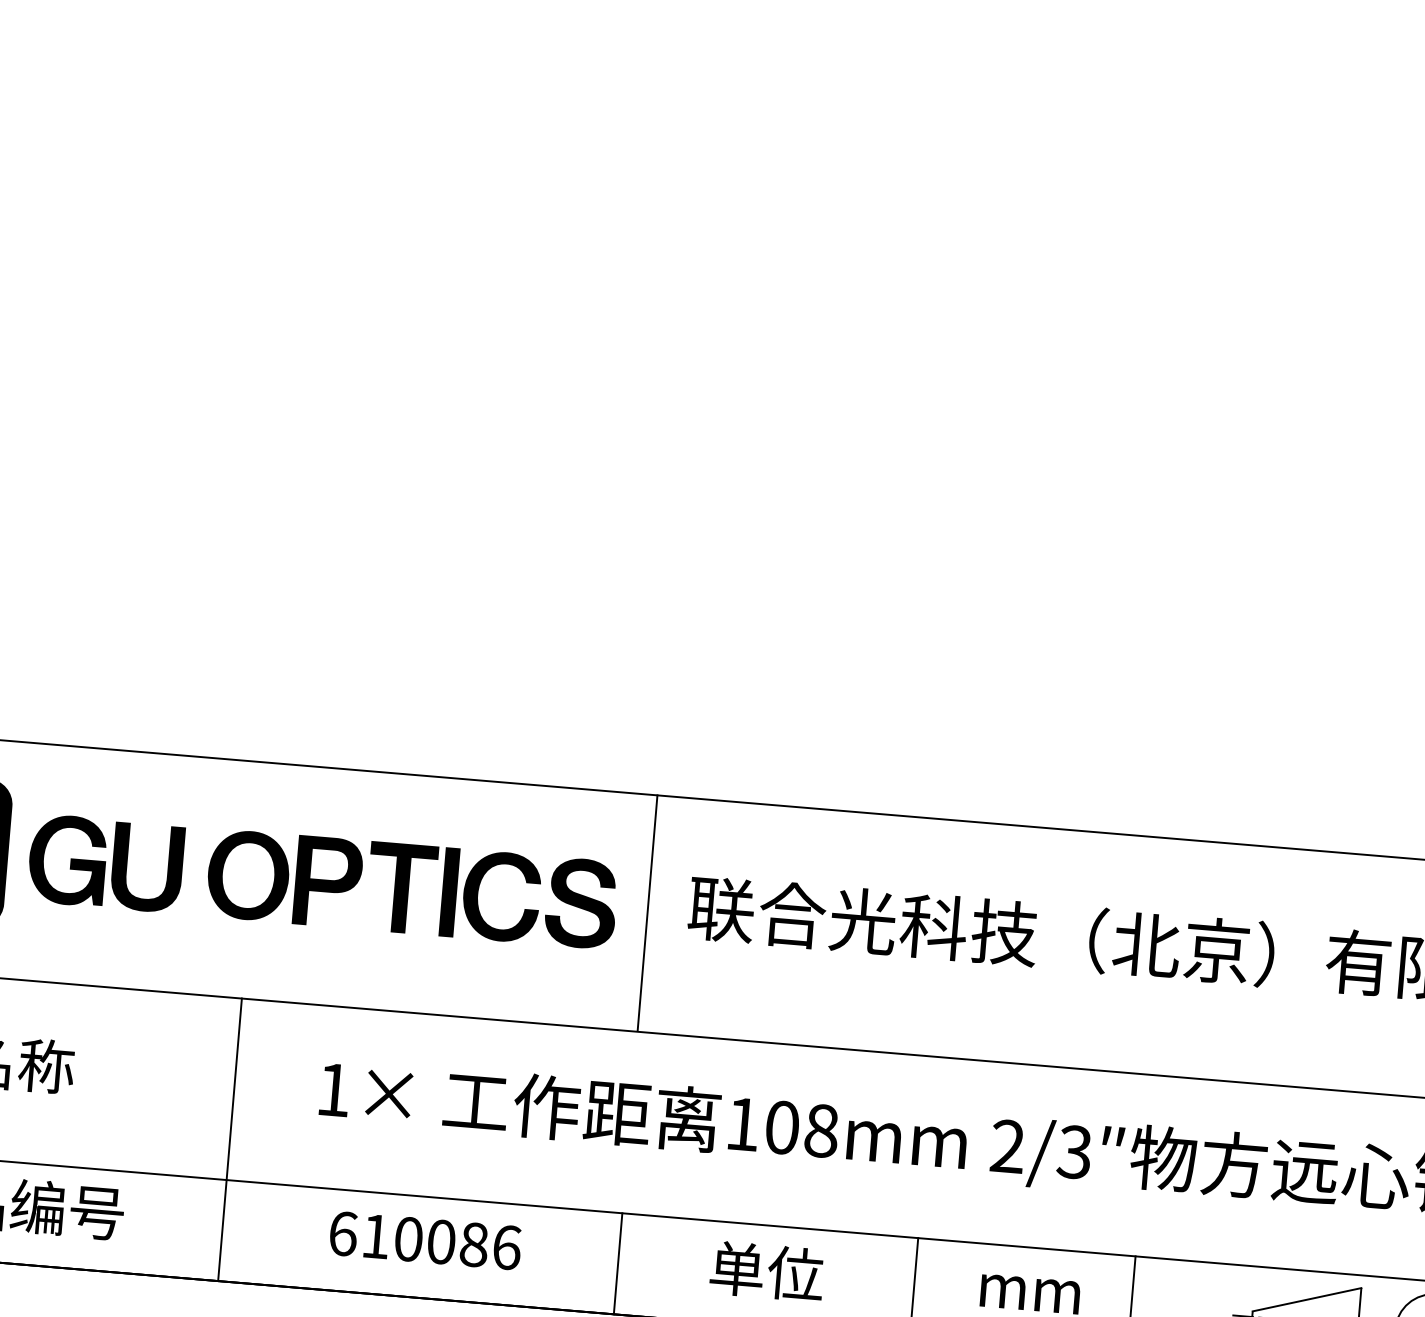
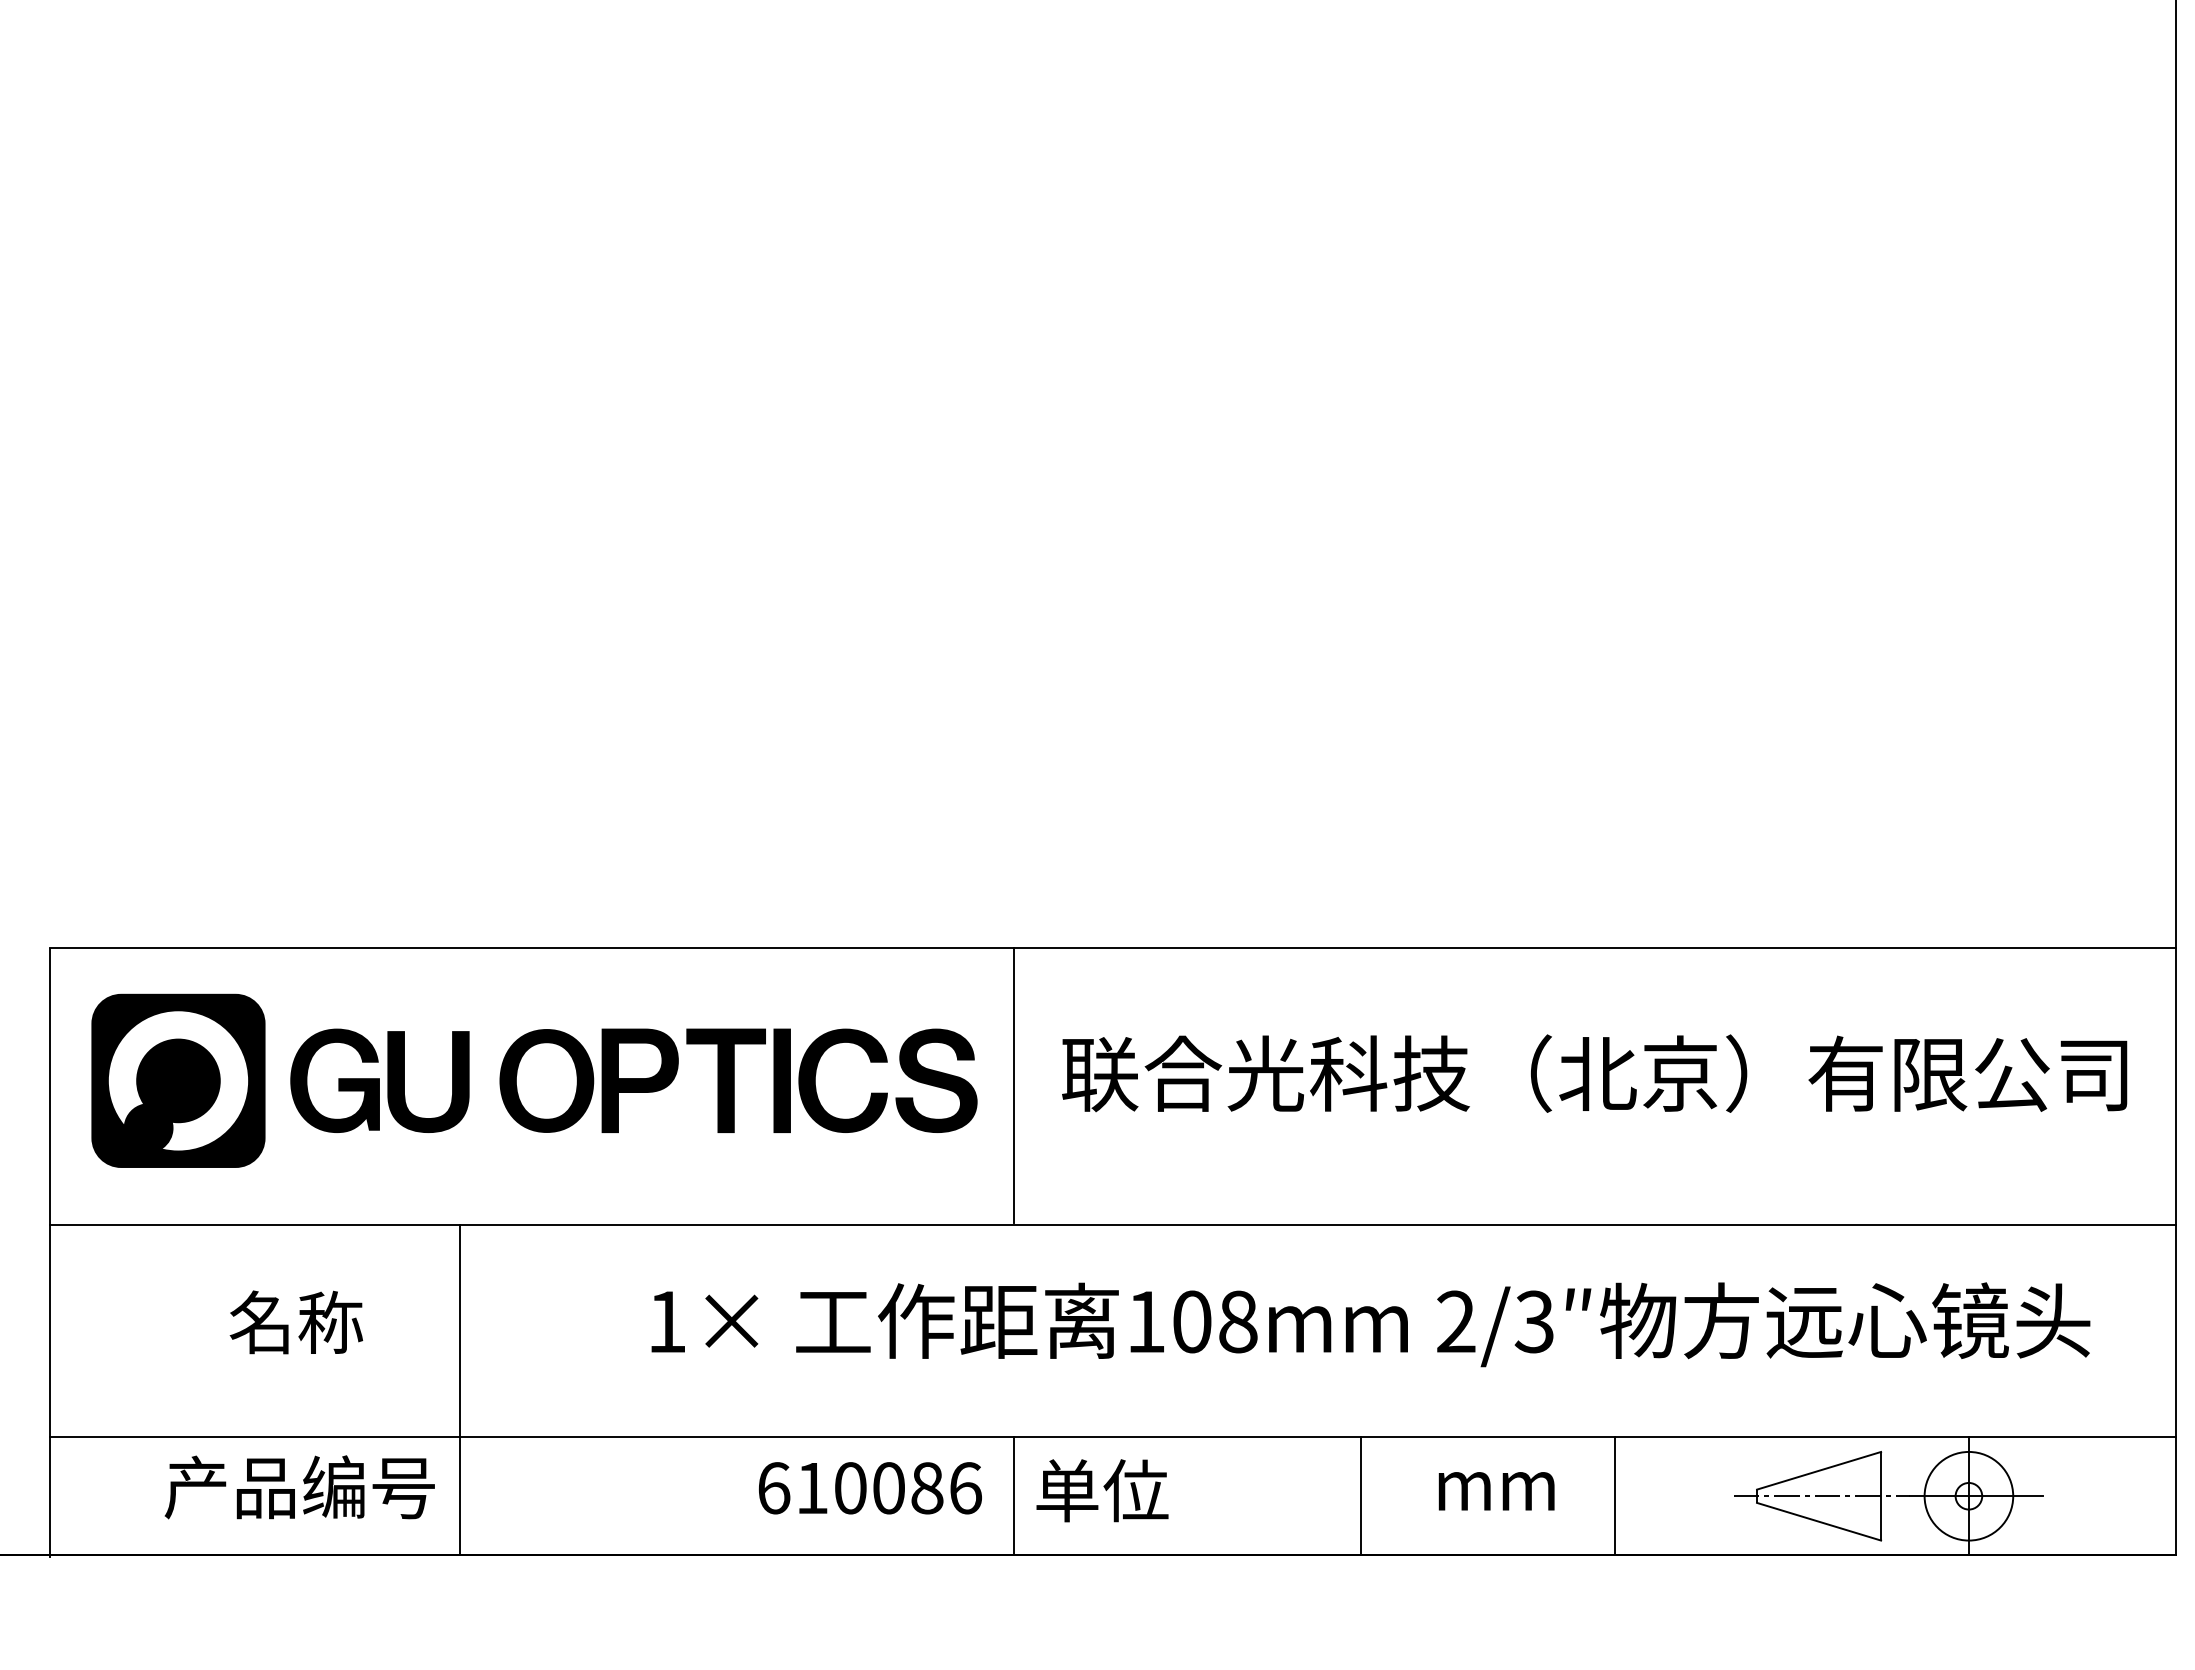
line: (230, 1139) -> (460, 1389), moved
text: (425, 1240) -> (870, 1488), moved
text: (767, 1271) -> (1102, 1490), moved

